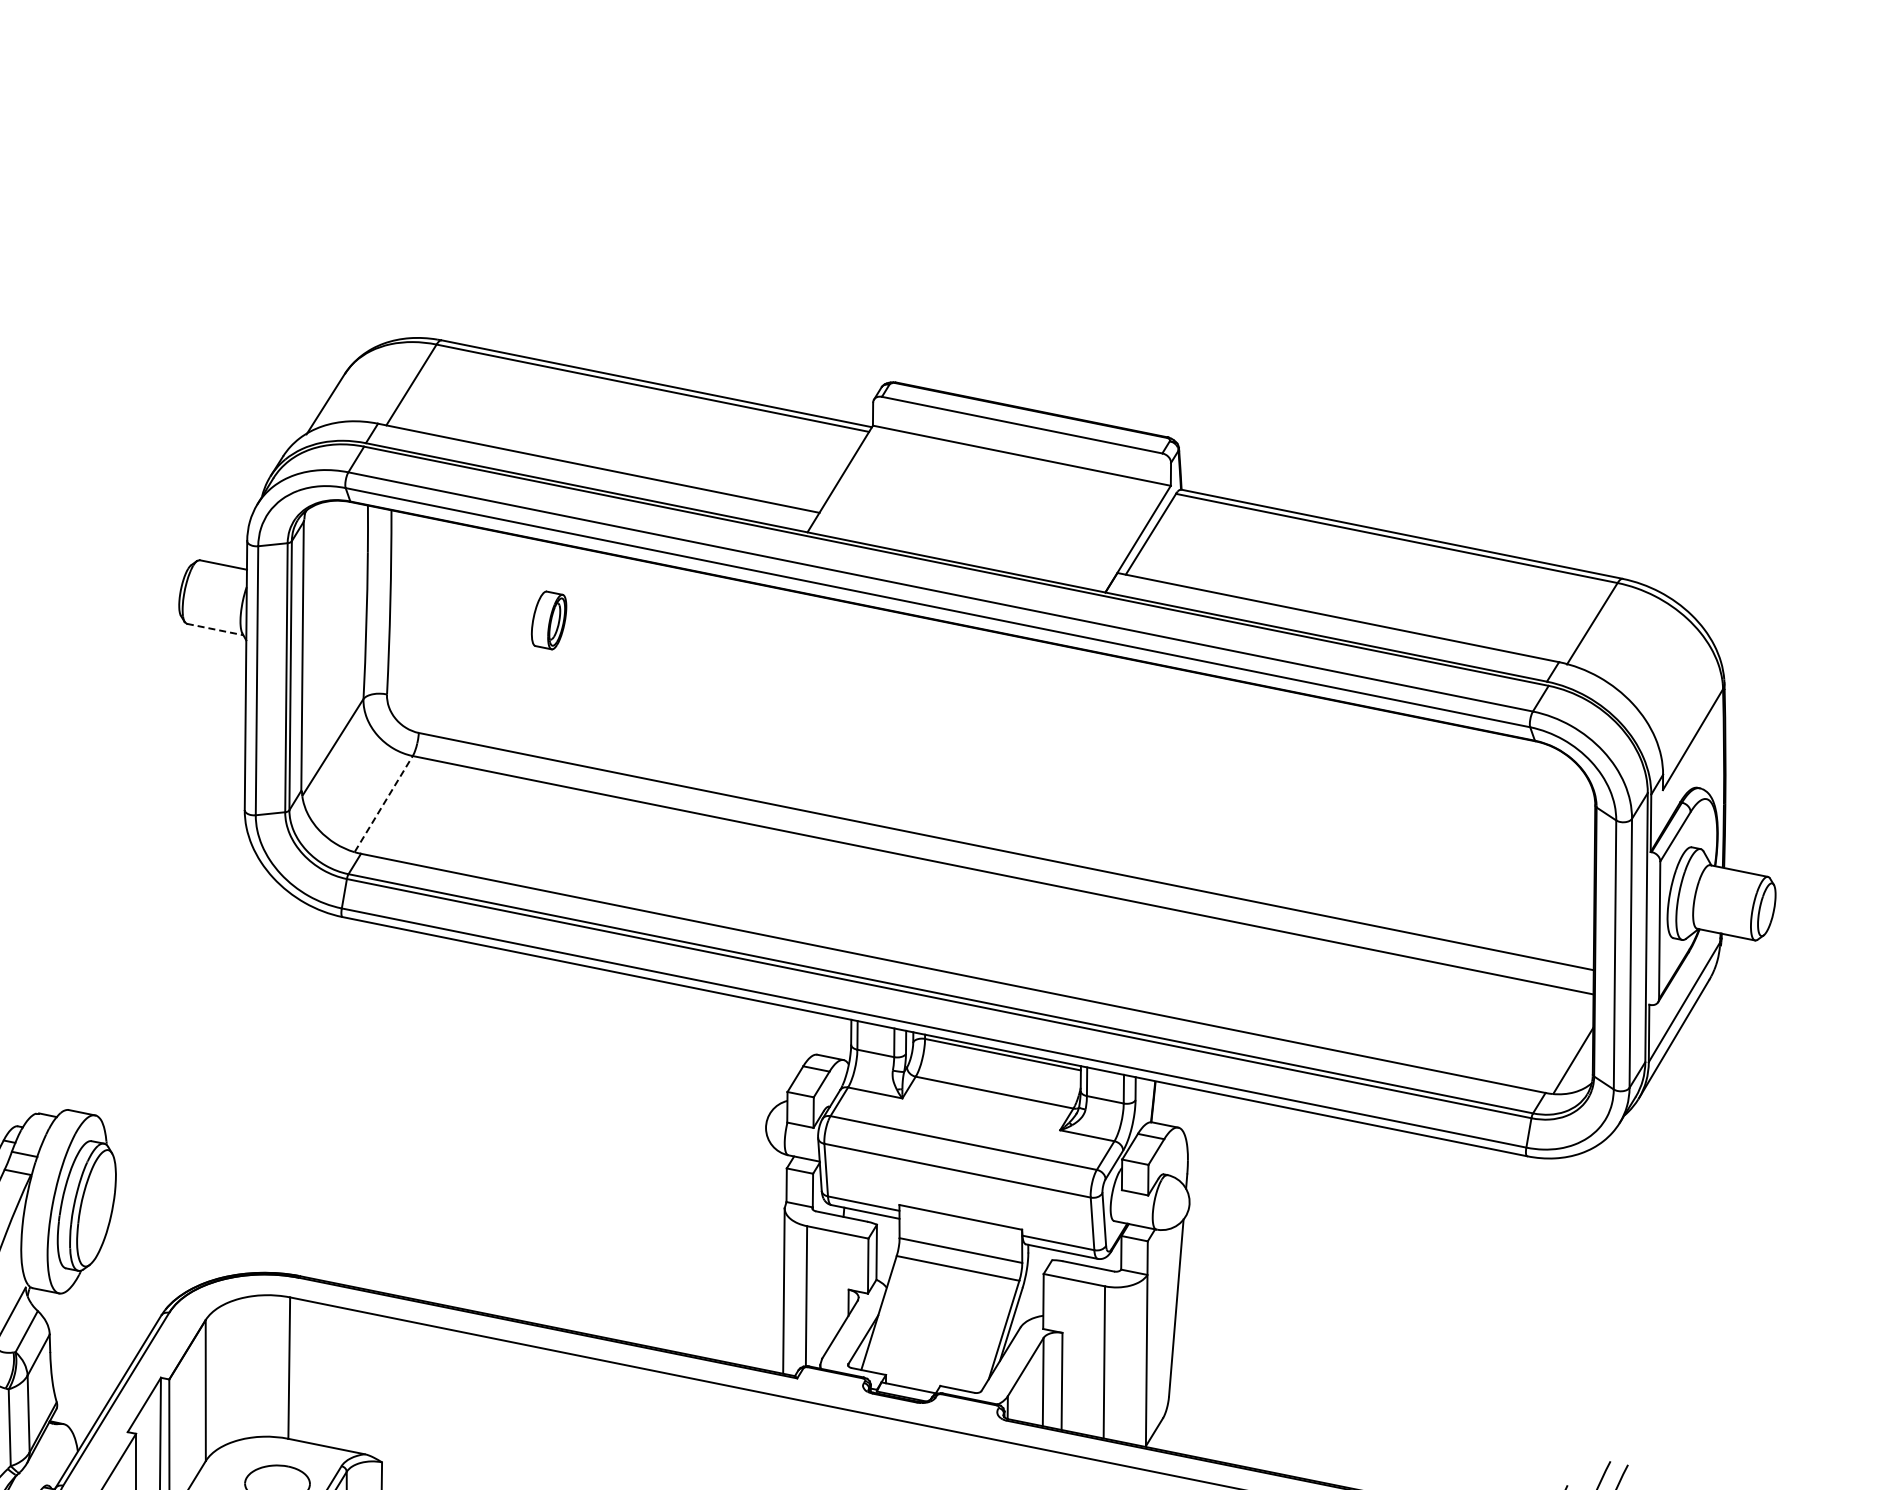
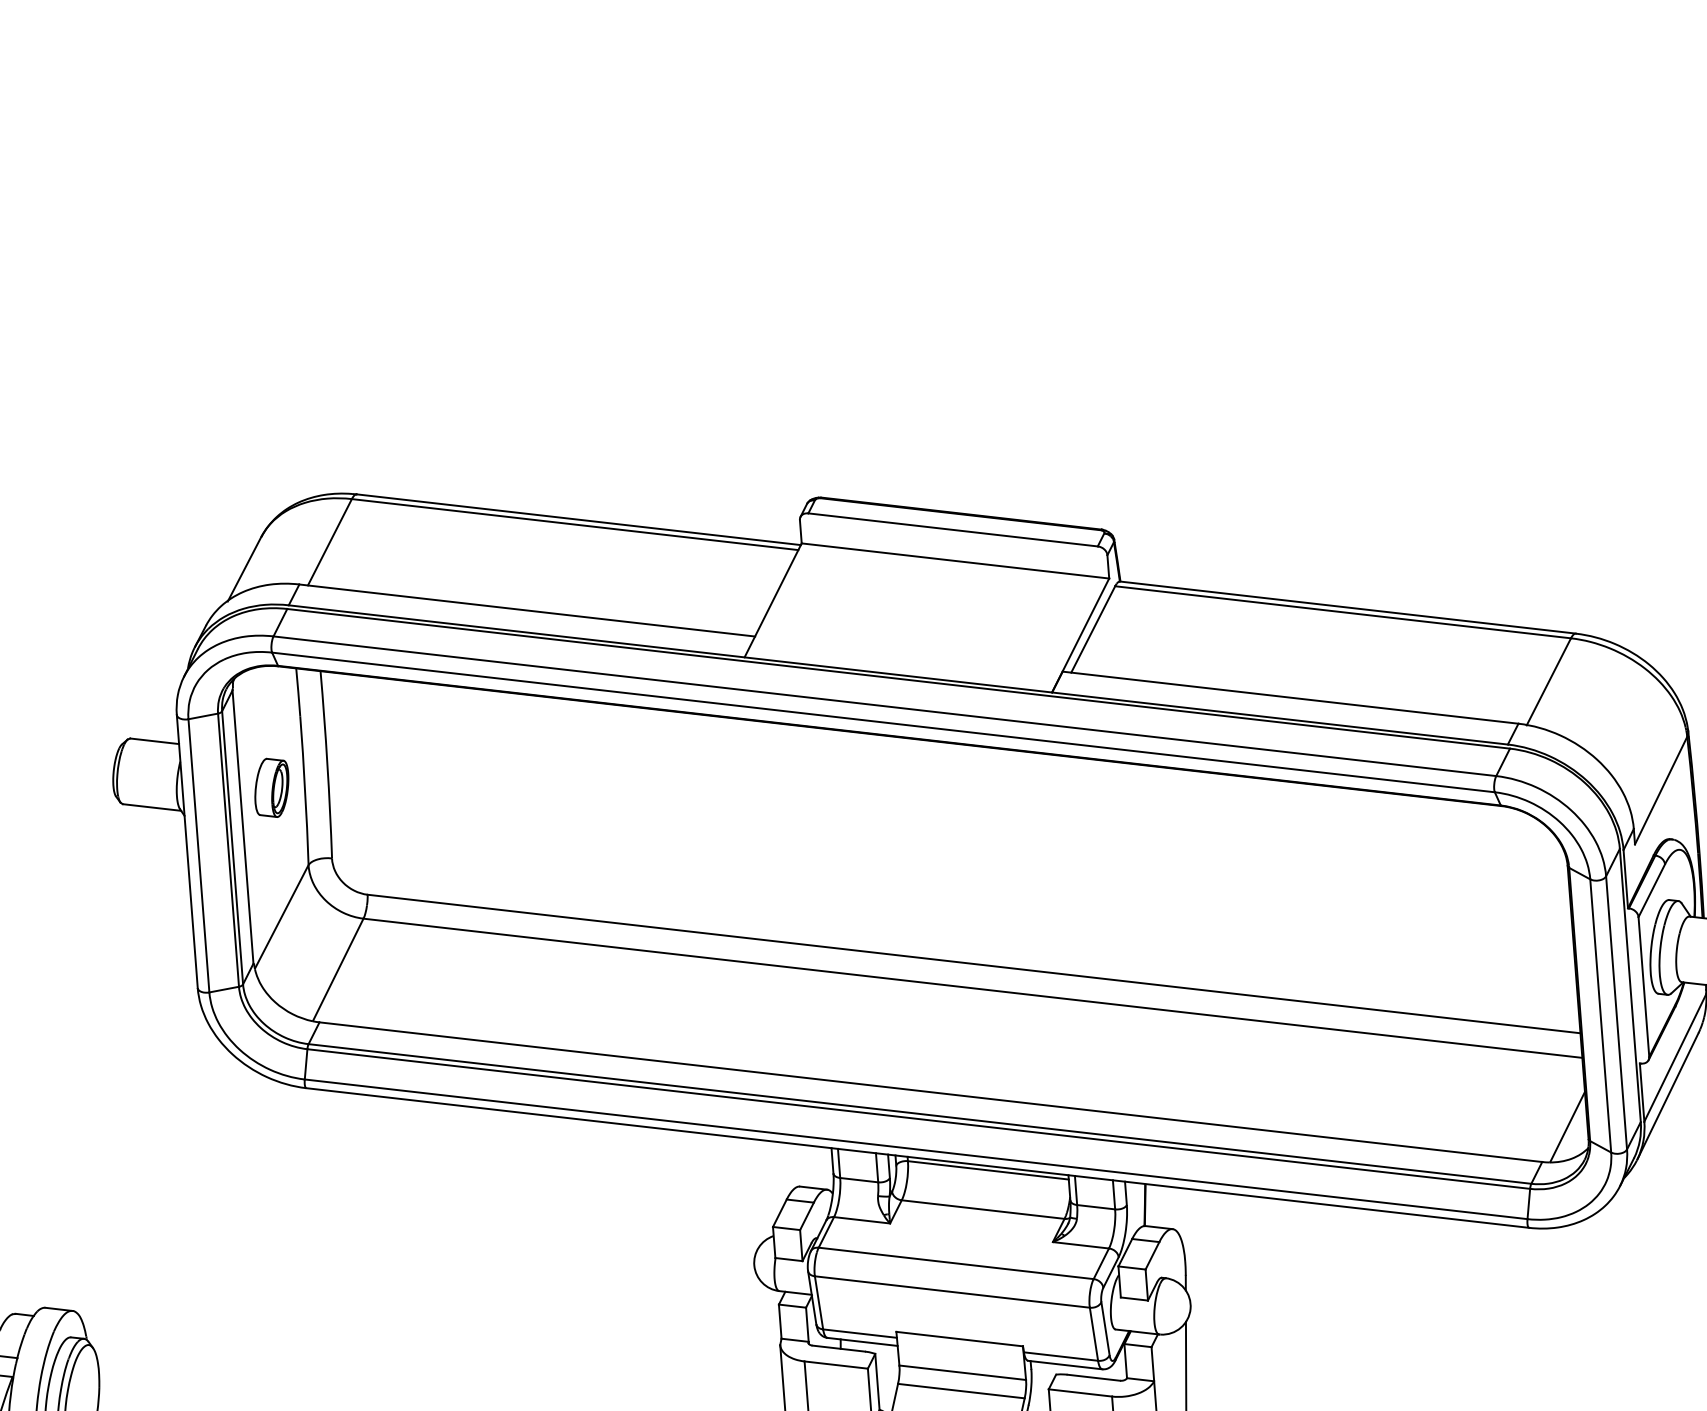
part: (548, 620) -> (271, 788), moved
line: (215, 629) -> (152, 807), dashed -> solid
line: (383, 803) -> (337, 969), dashed -> solid

